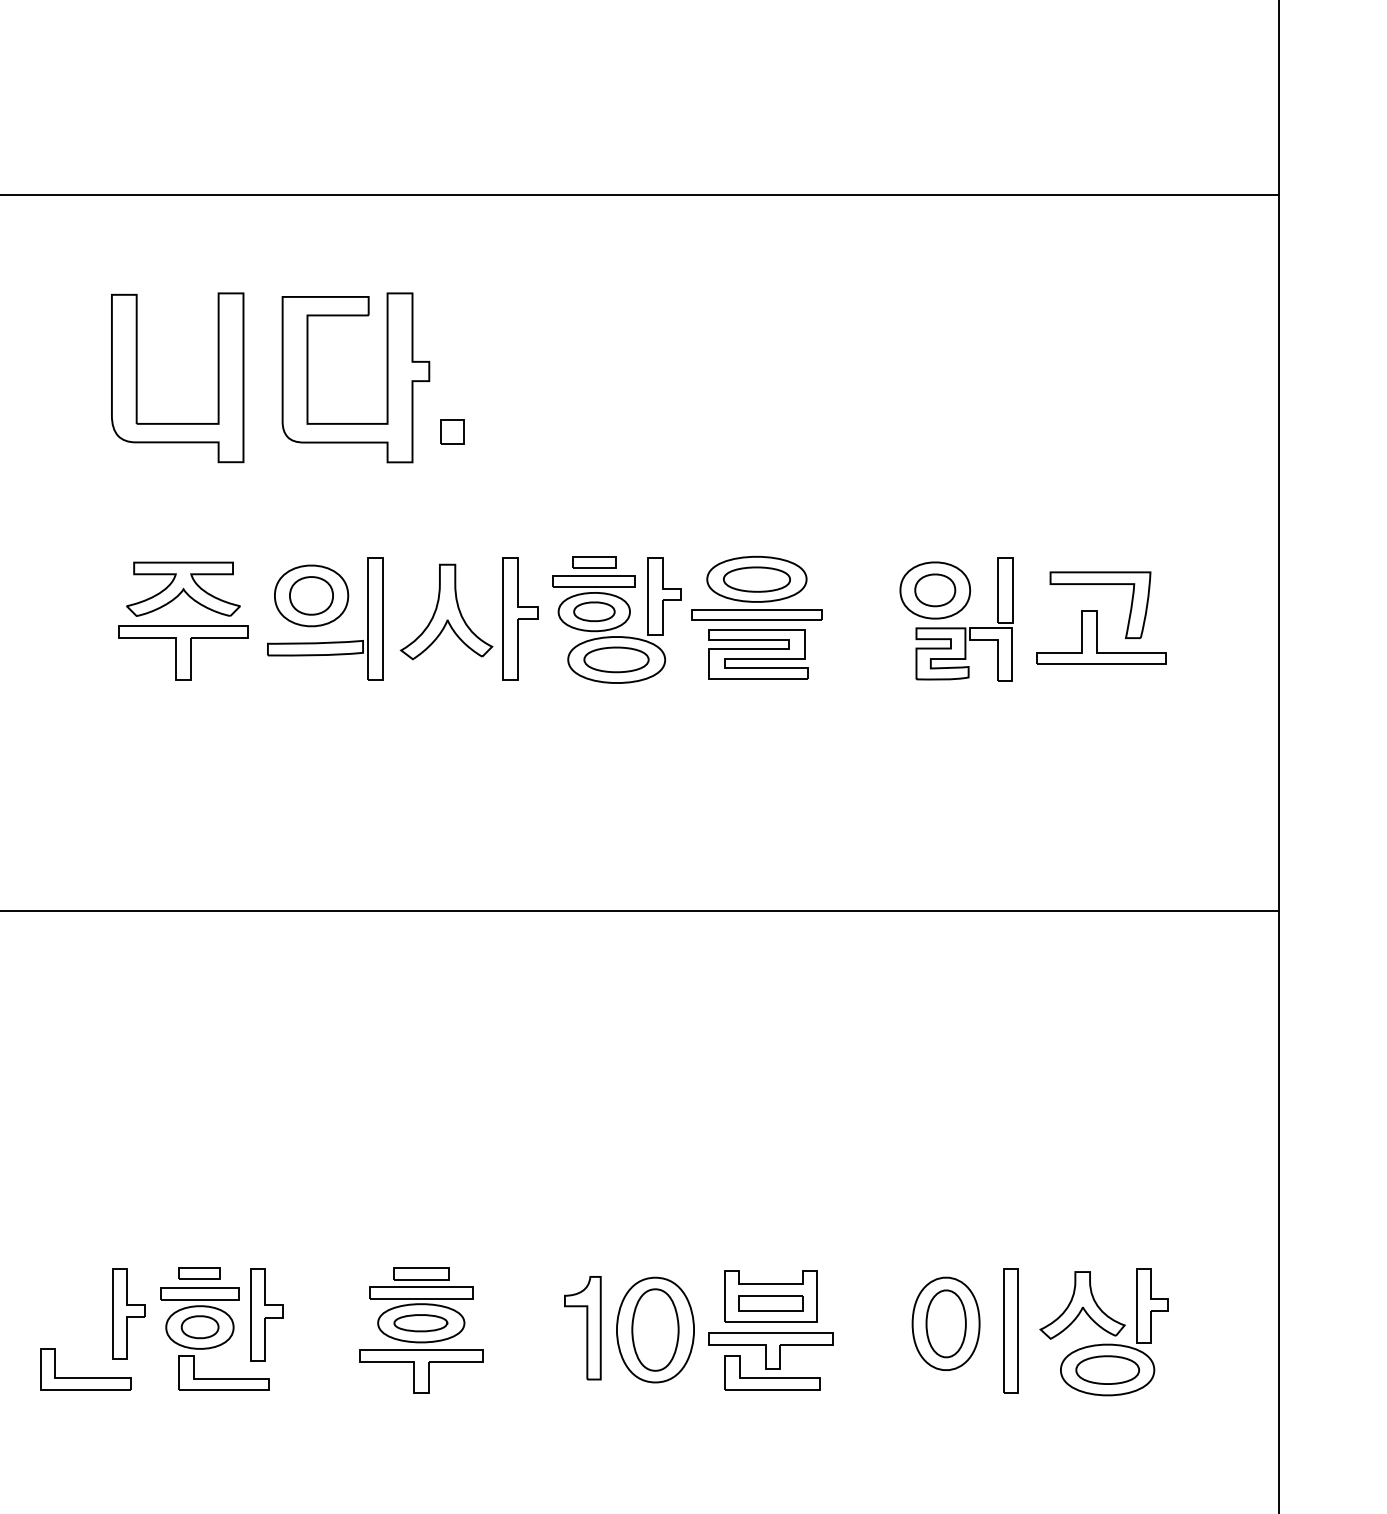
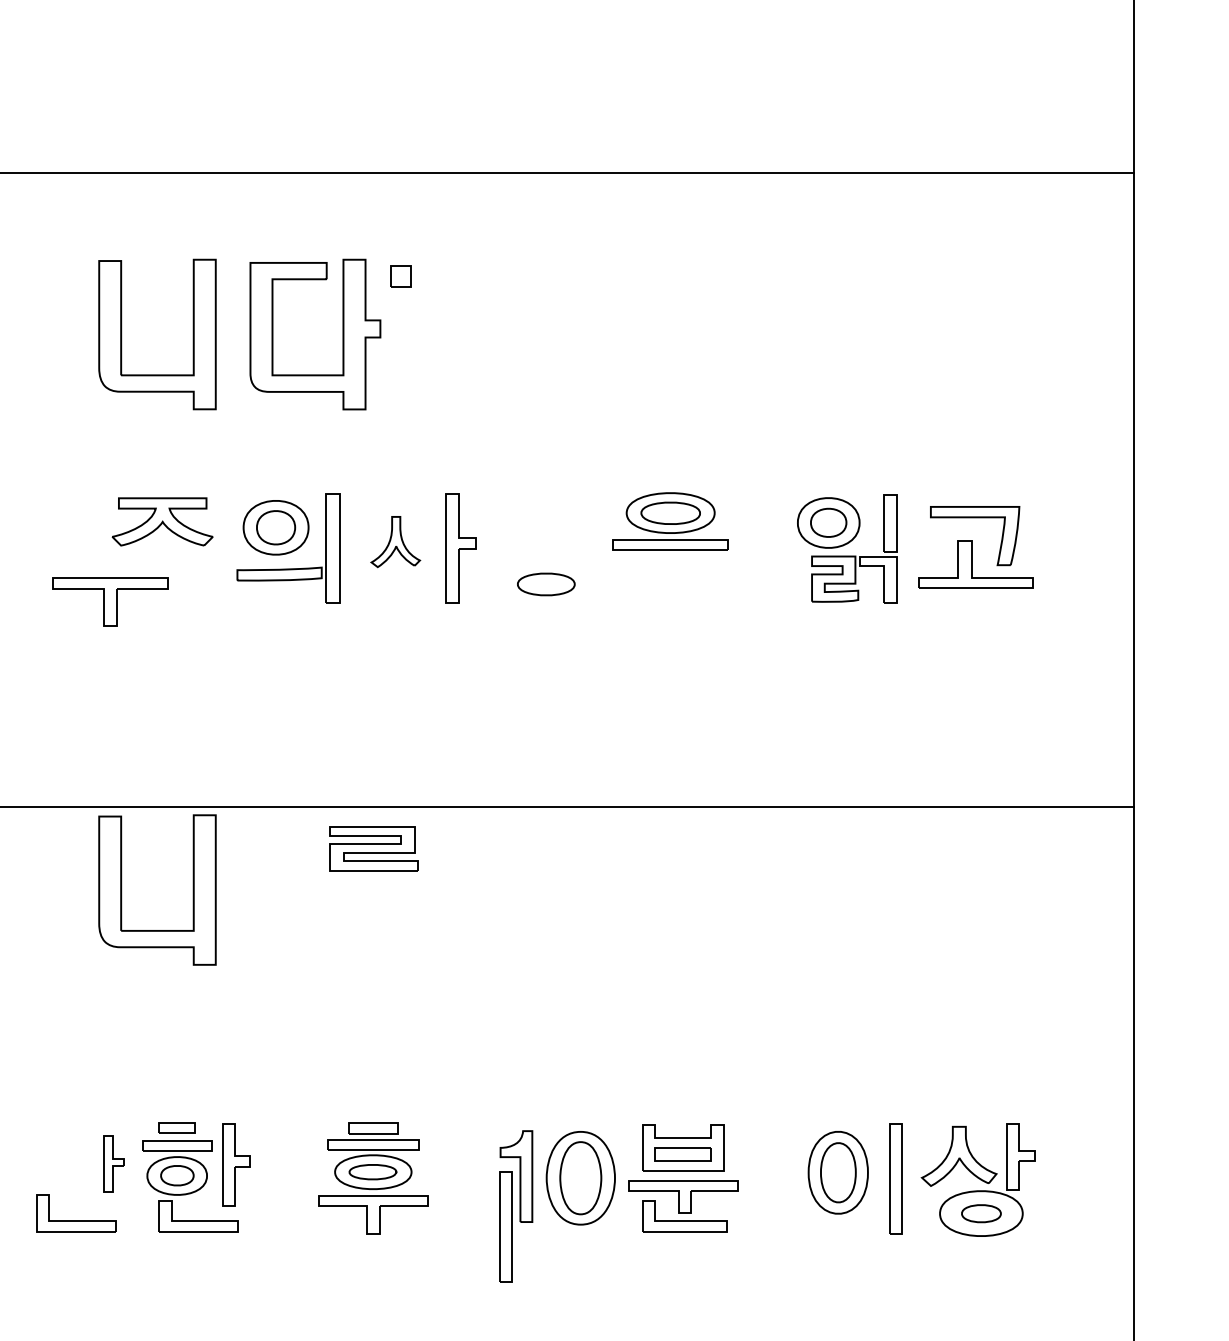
part: (452, 431) -> (400, 275), moved
part: (446, 611) -> (395, 541), size x0.6
part: (616, 619) -> (546, 548), removed
part: (183, 652) -> (110, 601), moved
part: (758, 654) -> (373, 849), moved
part: (137, 1004) -> (121, 889), added
part: (128, 1313) -> (113, 1163), size x0.7
part: (1107, 1369) -> (981, 1213), size x0.7
part: (570, 1384) -> (505, 1226), added

